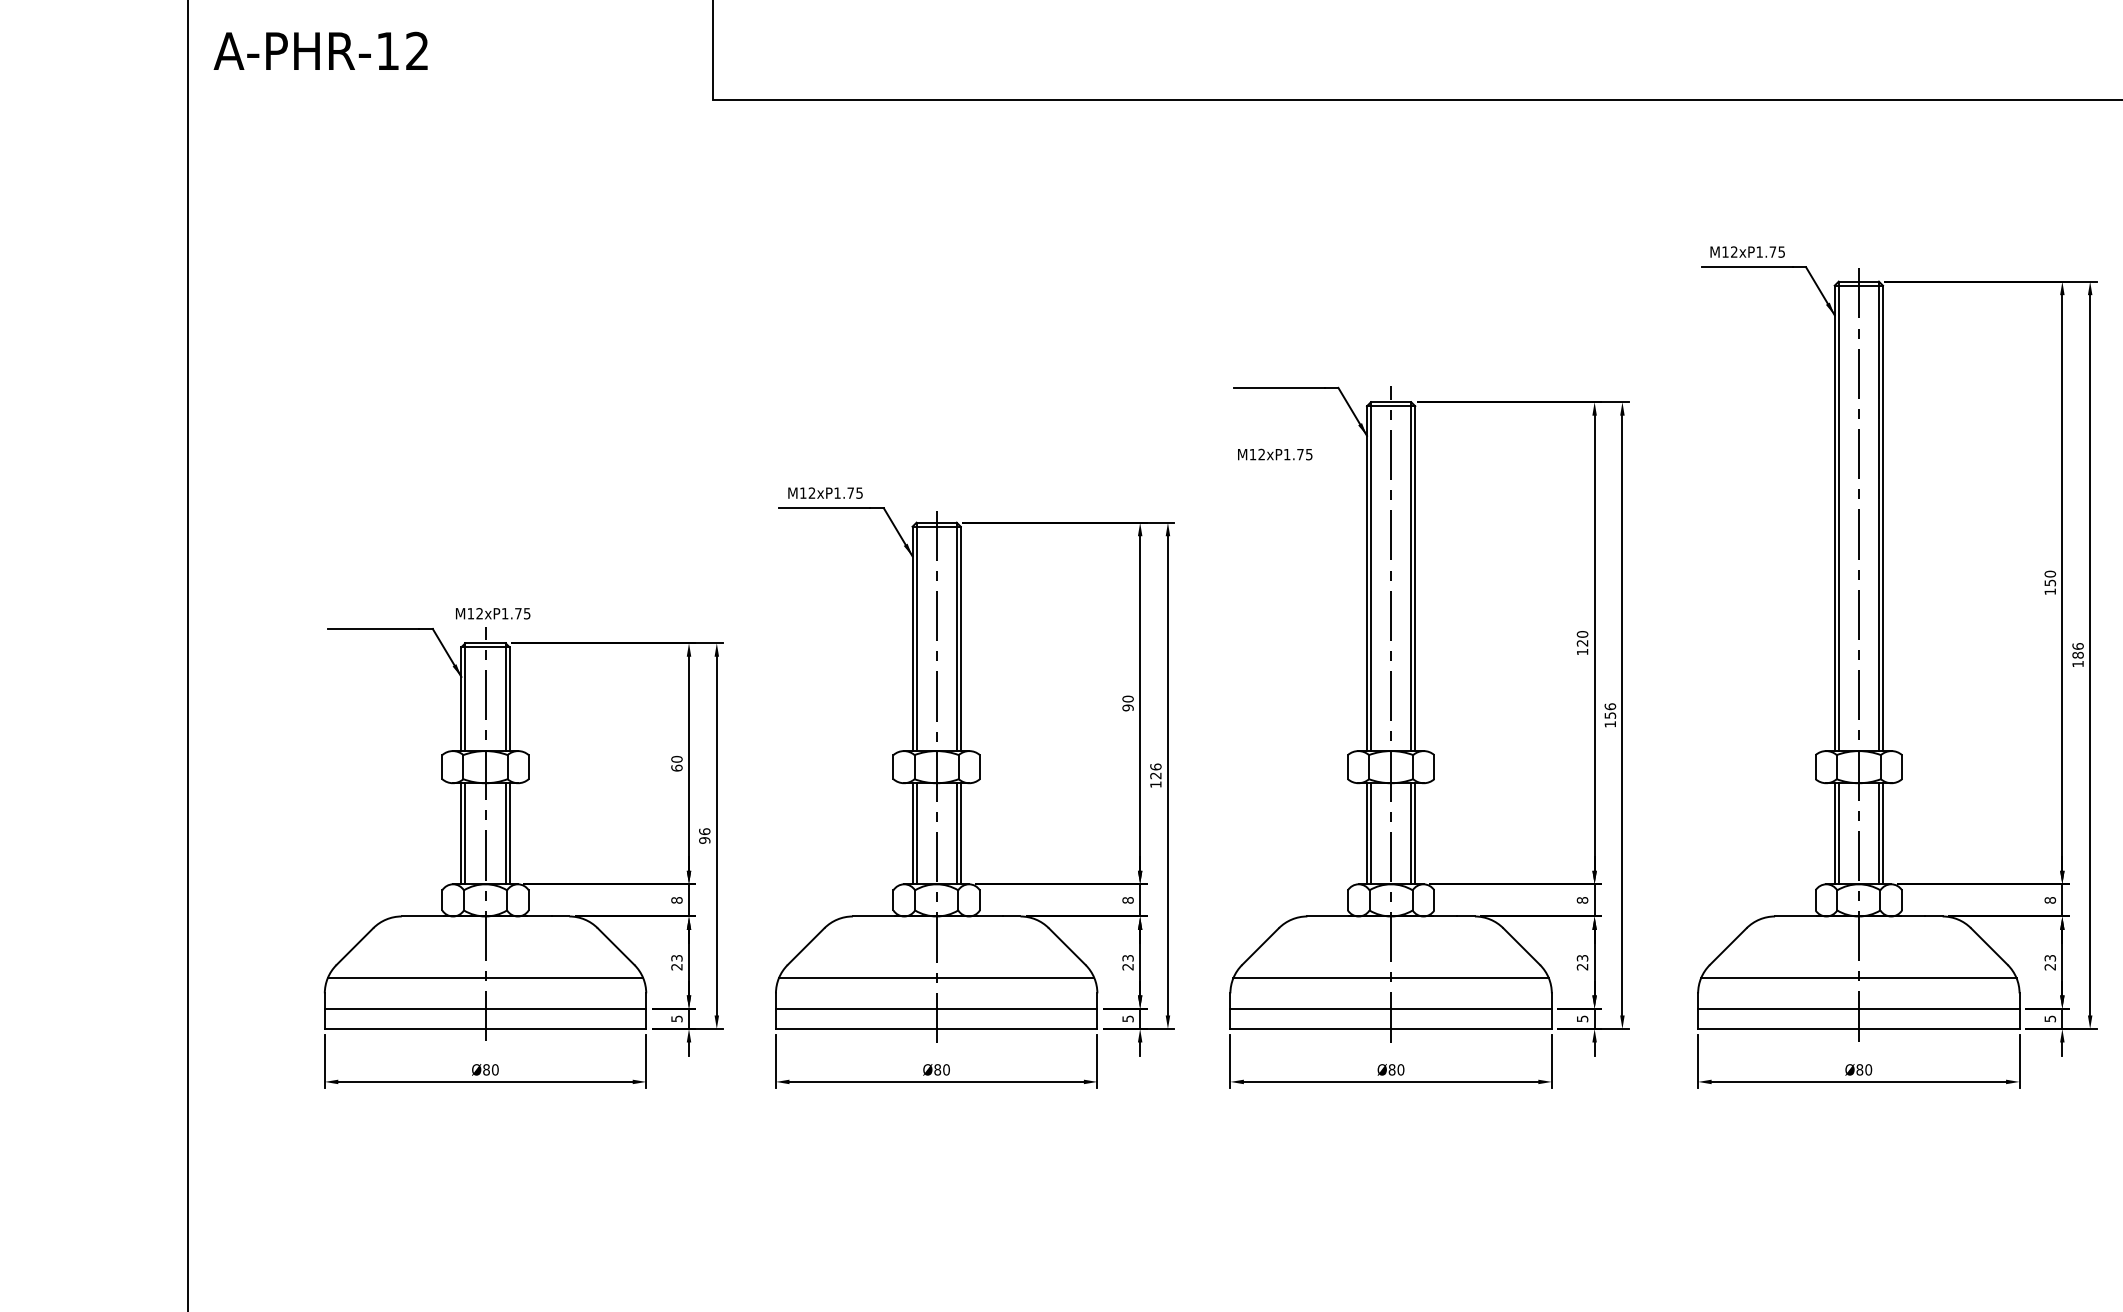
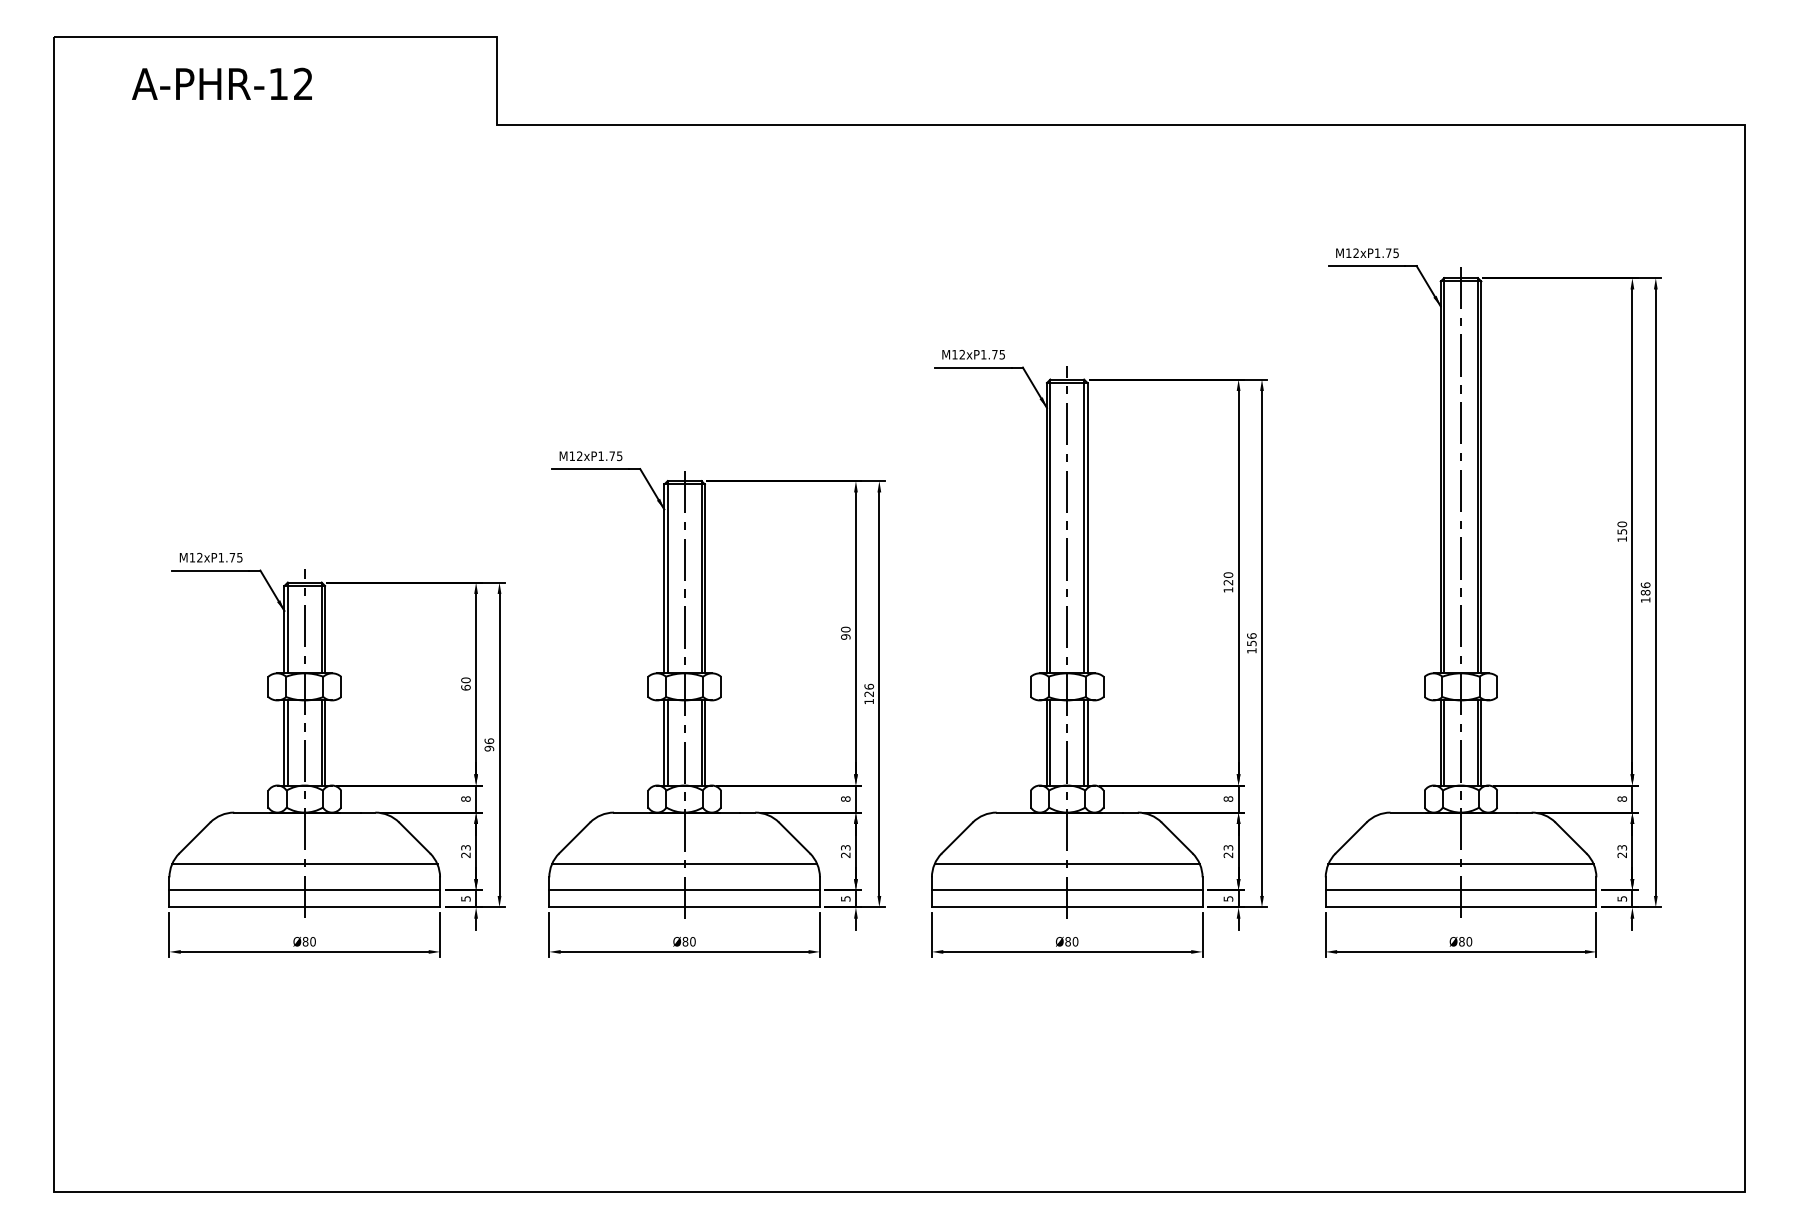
text: (320, 50) -> (221, 83), moved
text: (1275, 454) -> (973, 354), moved
text: (492, 613) -> (210, 557), moved

